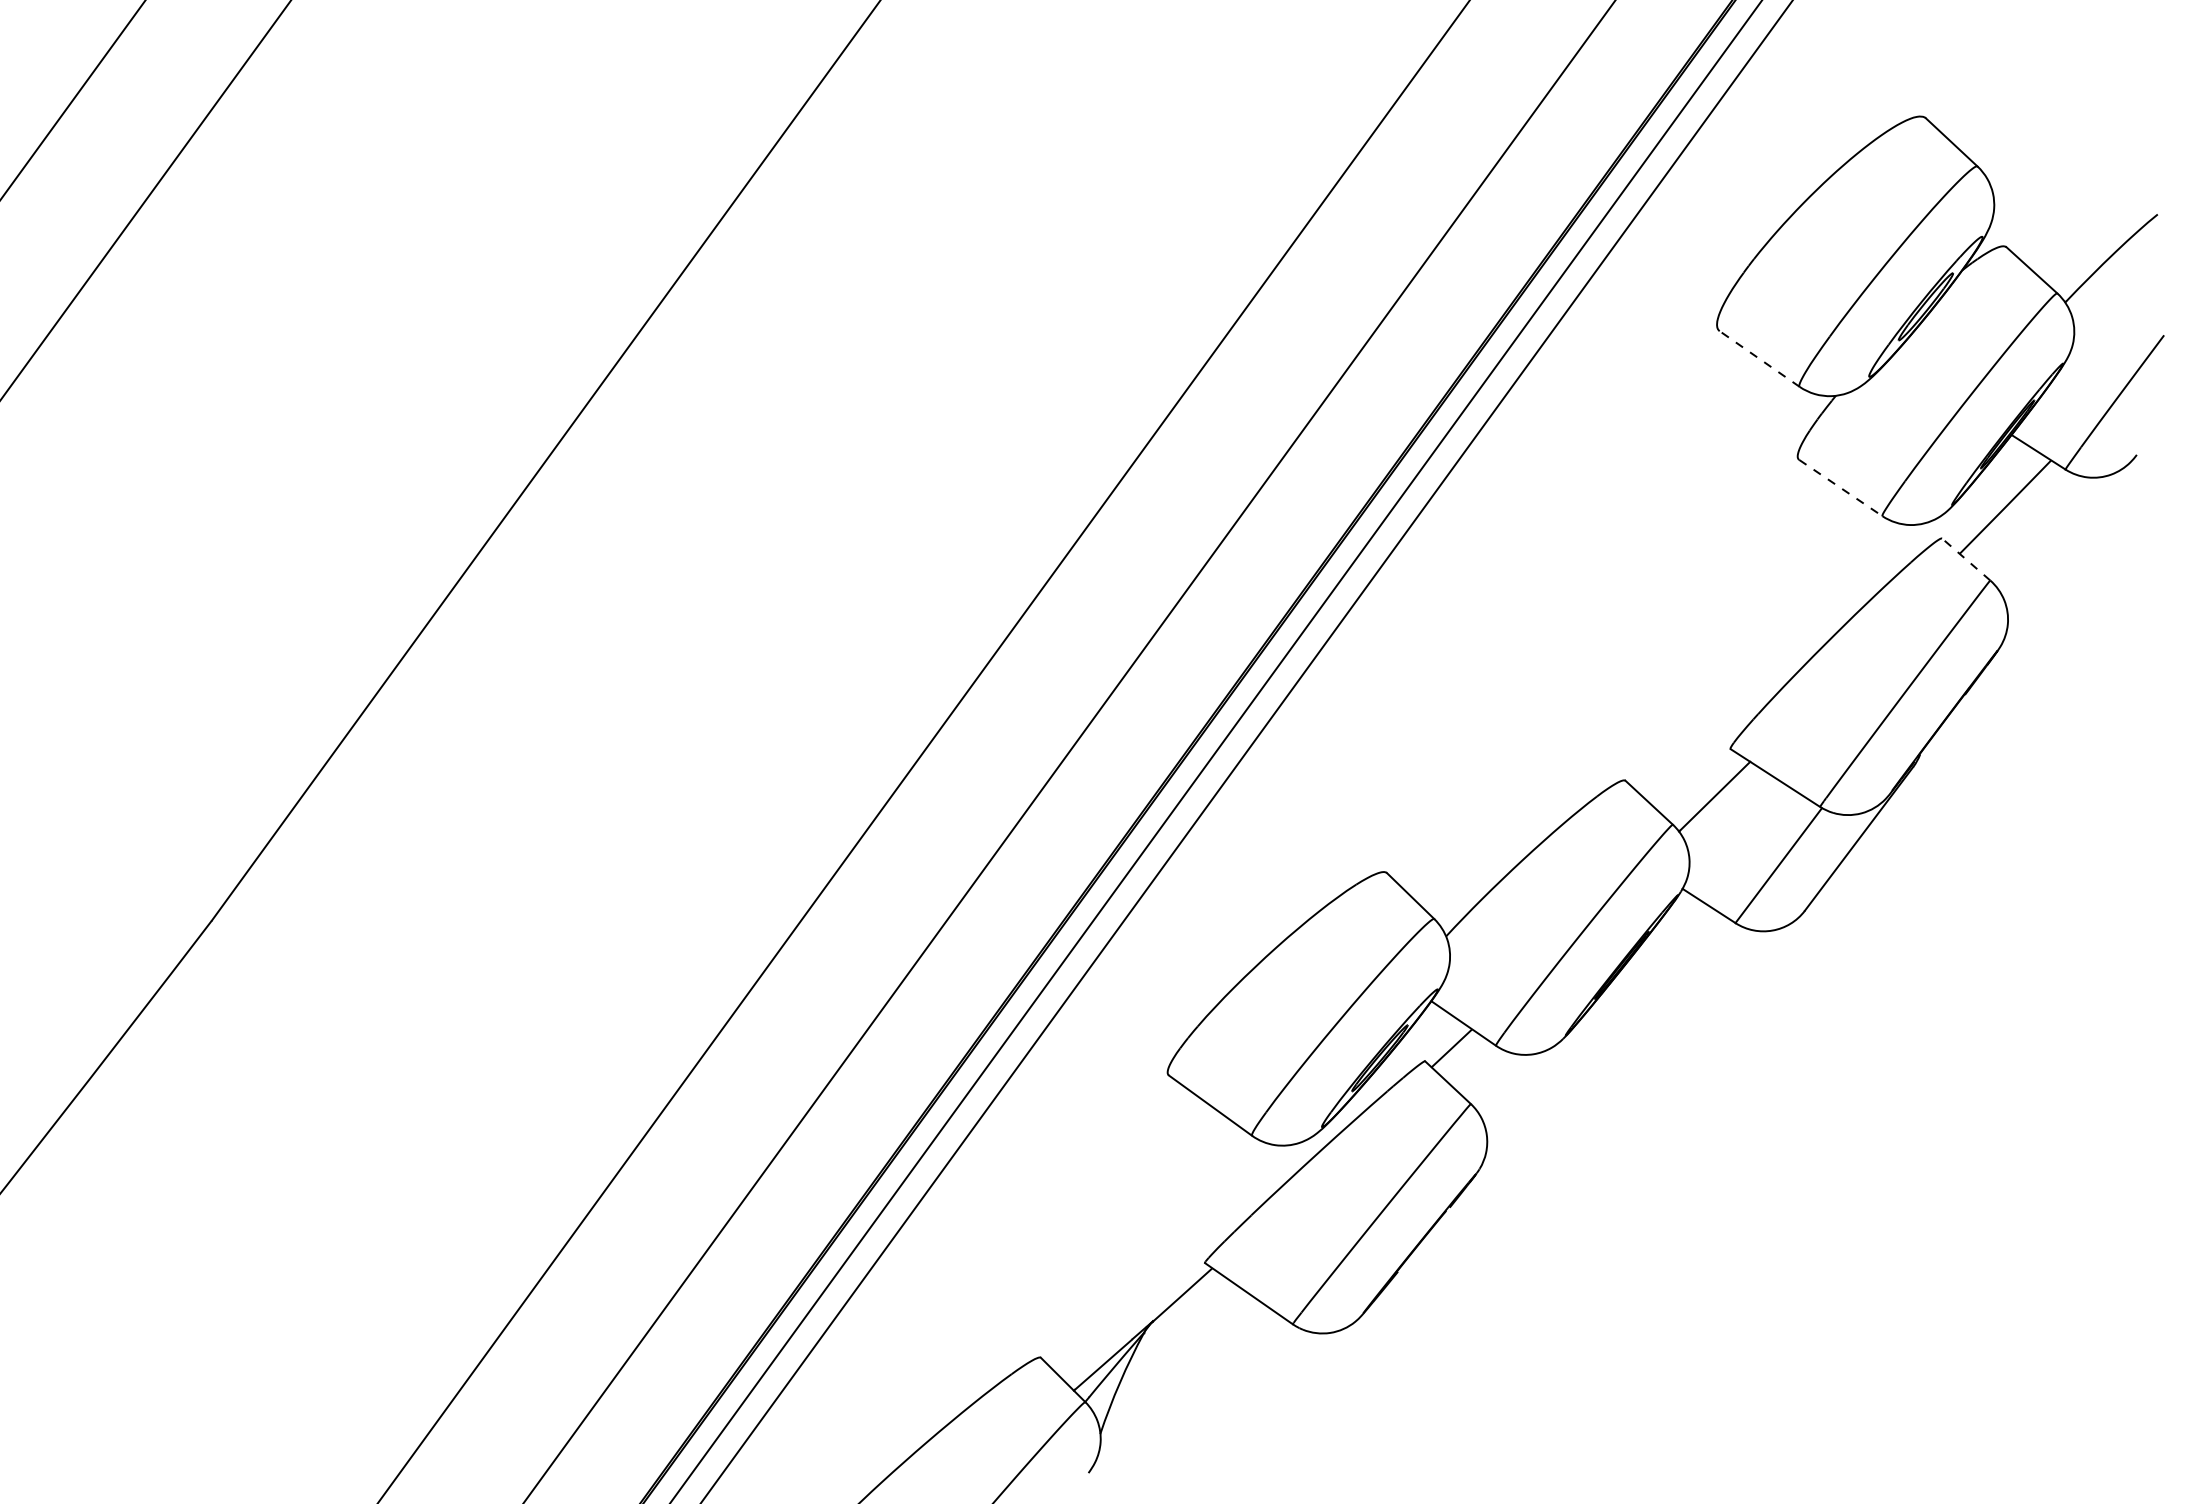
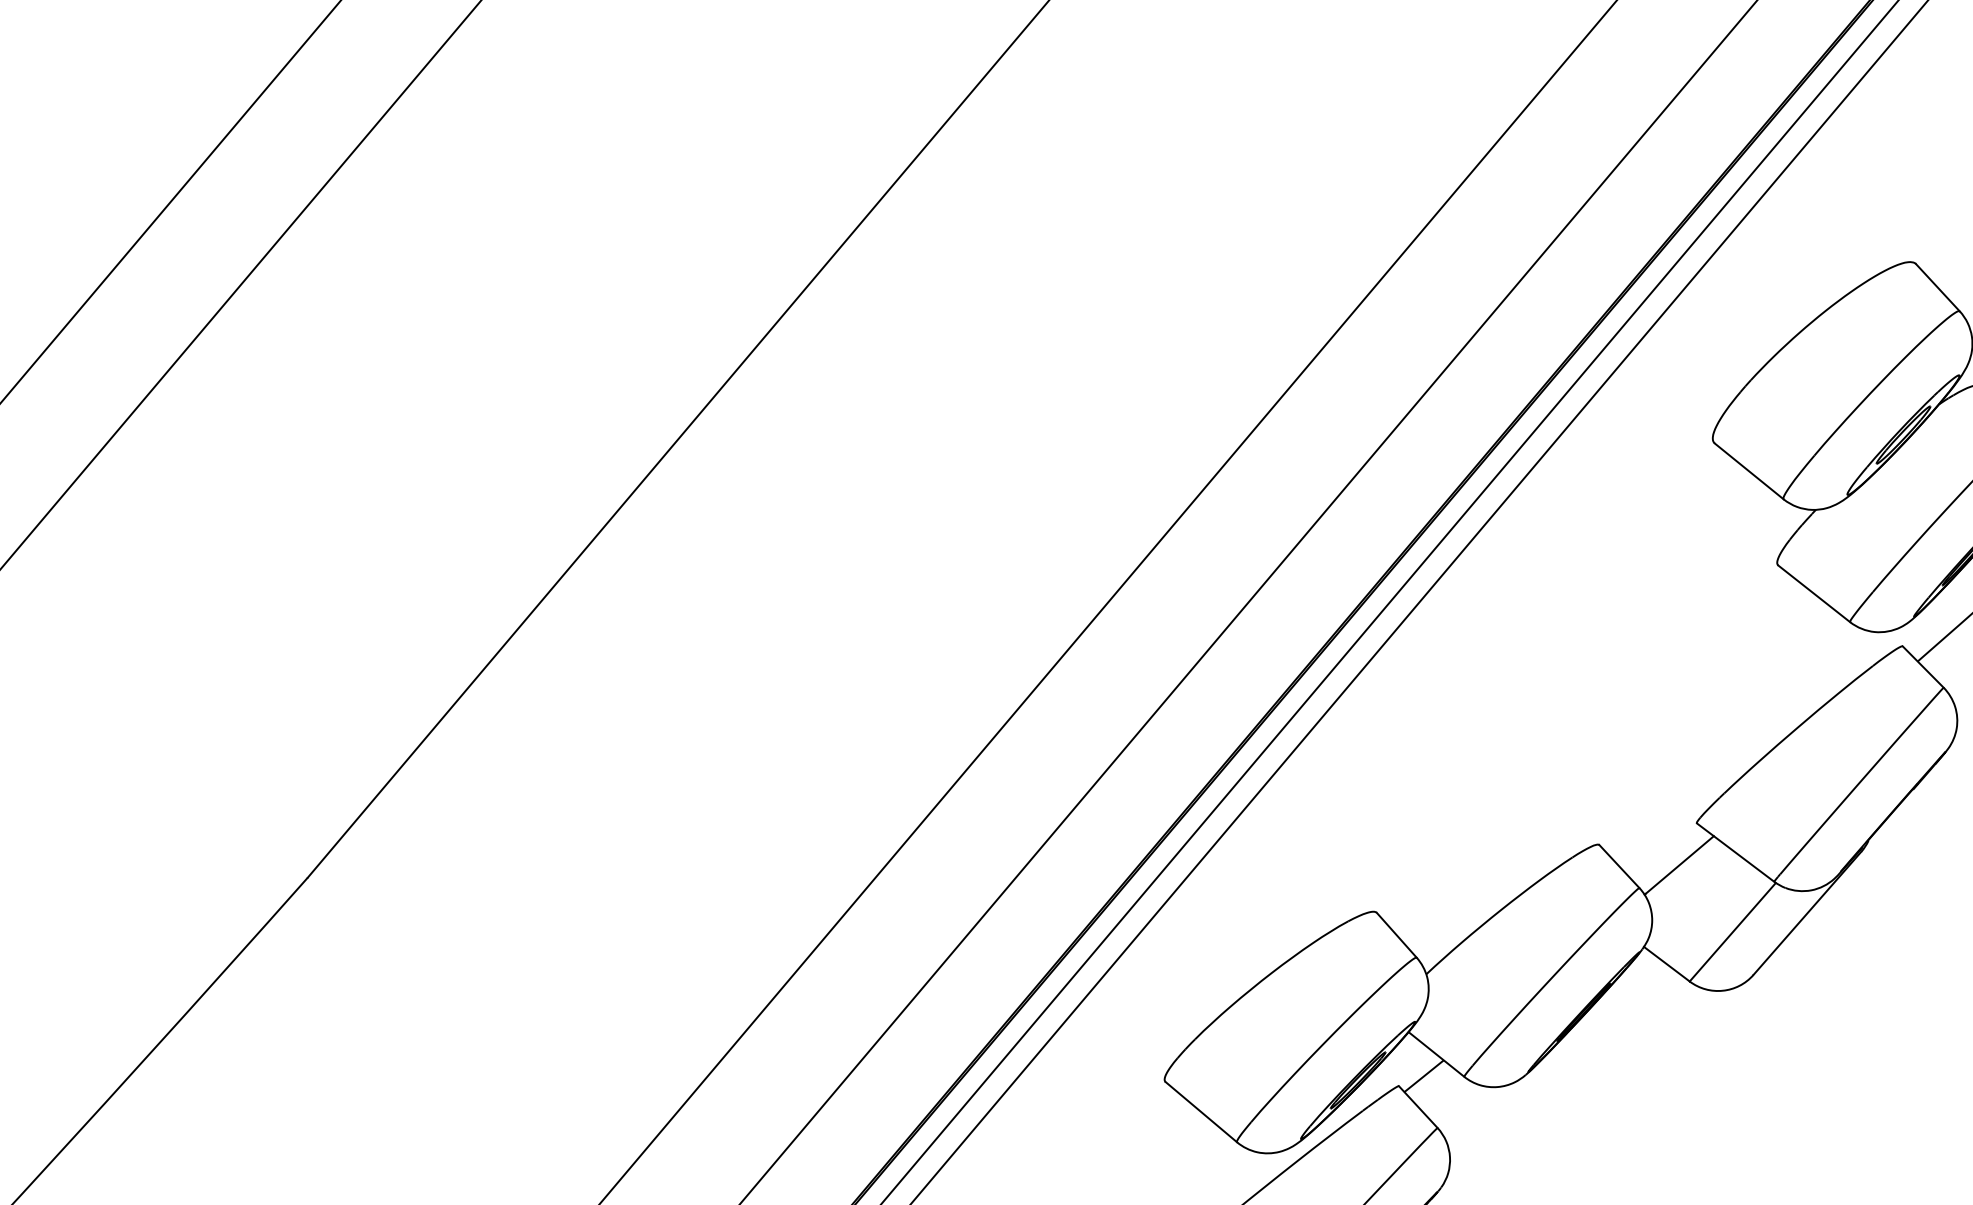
line: (1759, 359) -> (1749, 471), dashed -> solid
line: (1841, 488) -> (1814, 594), dashed -> solid
line: (1965, 559) -> (1922, 666), dashed -> solid

